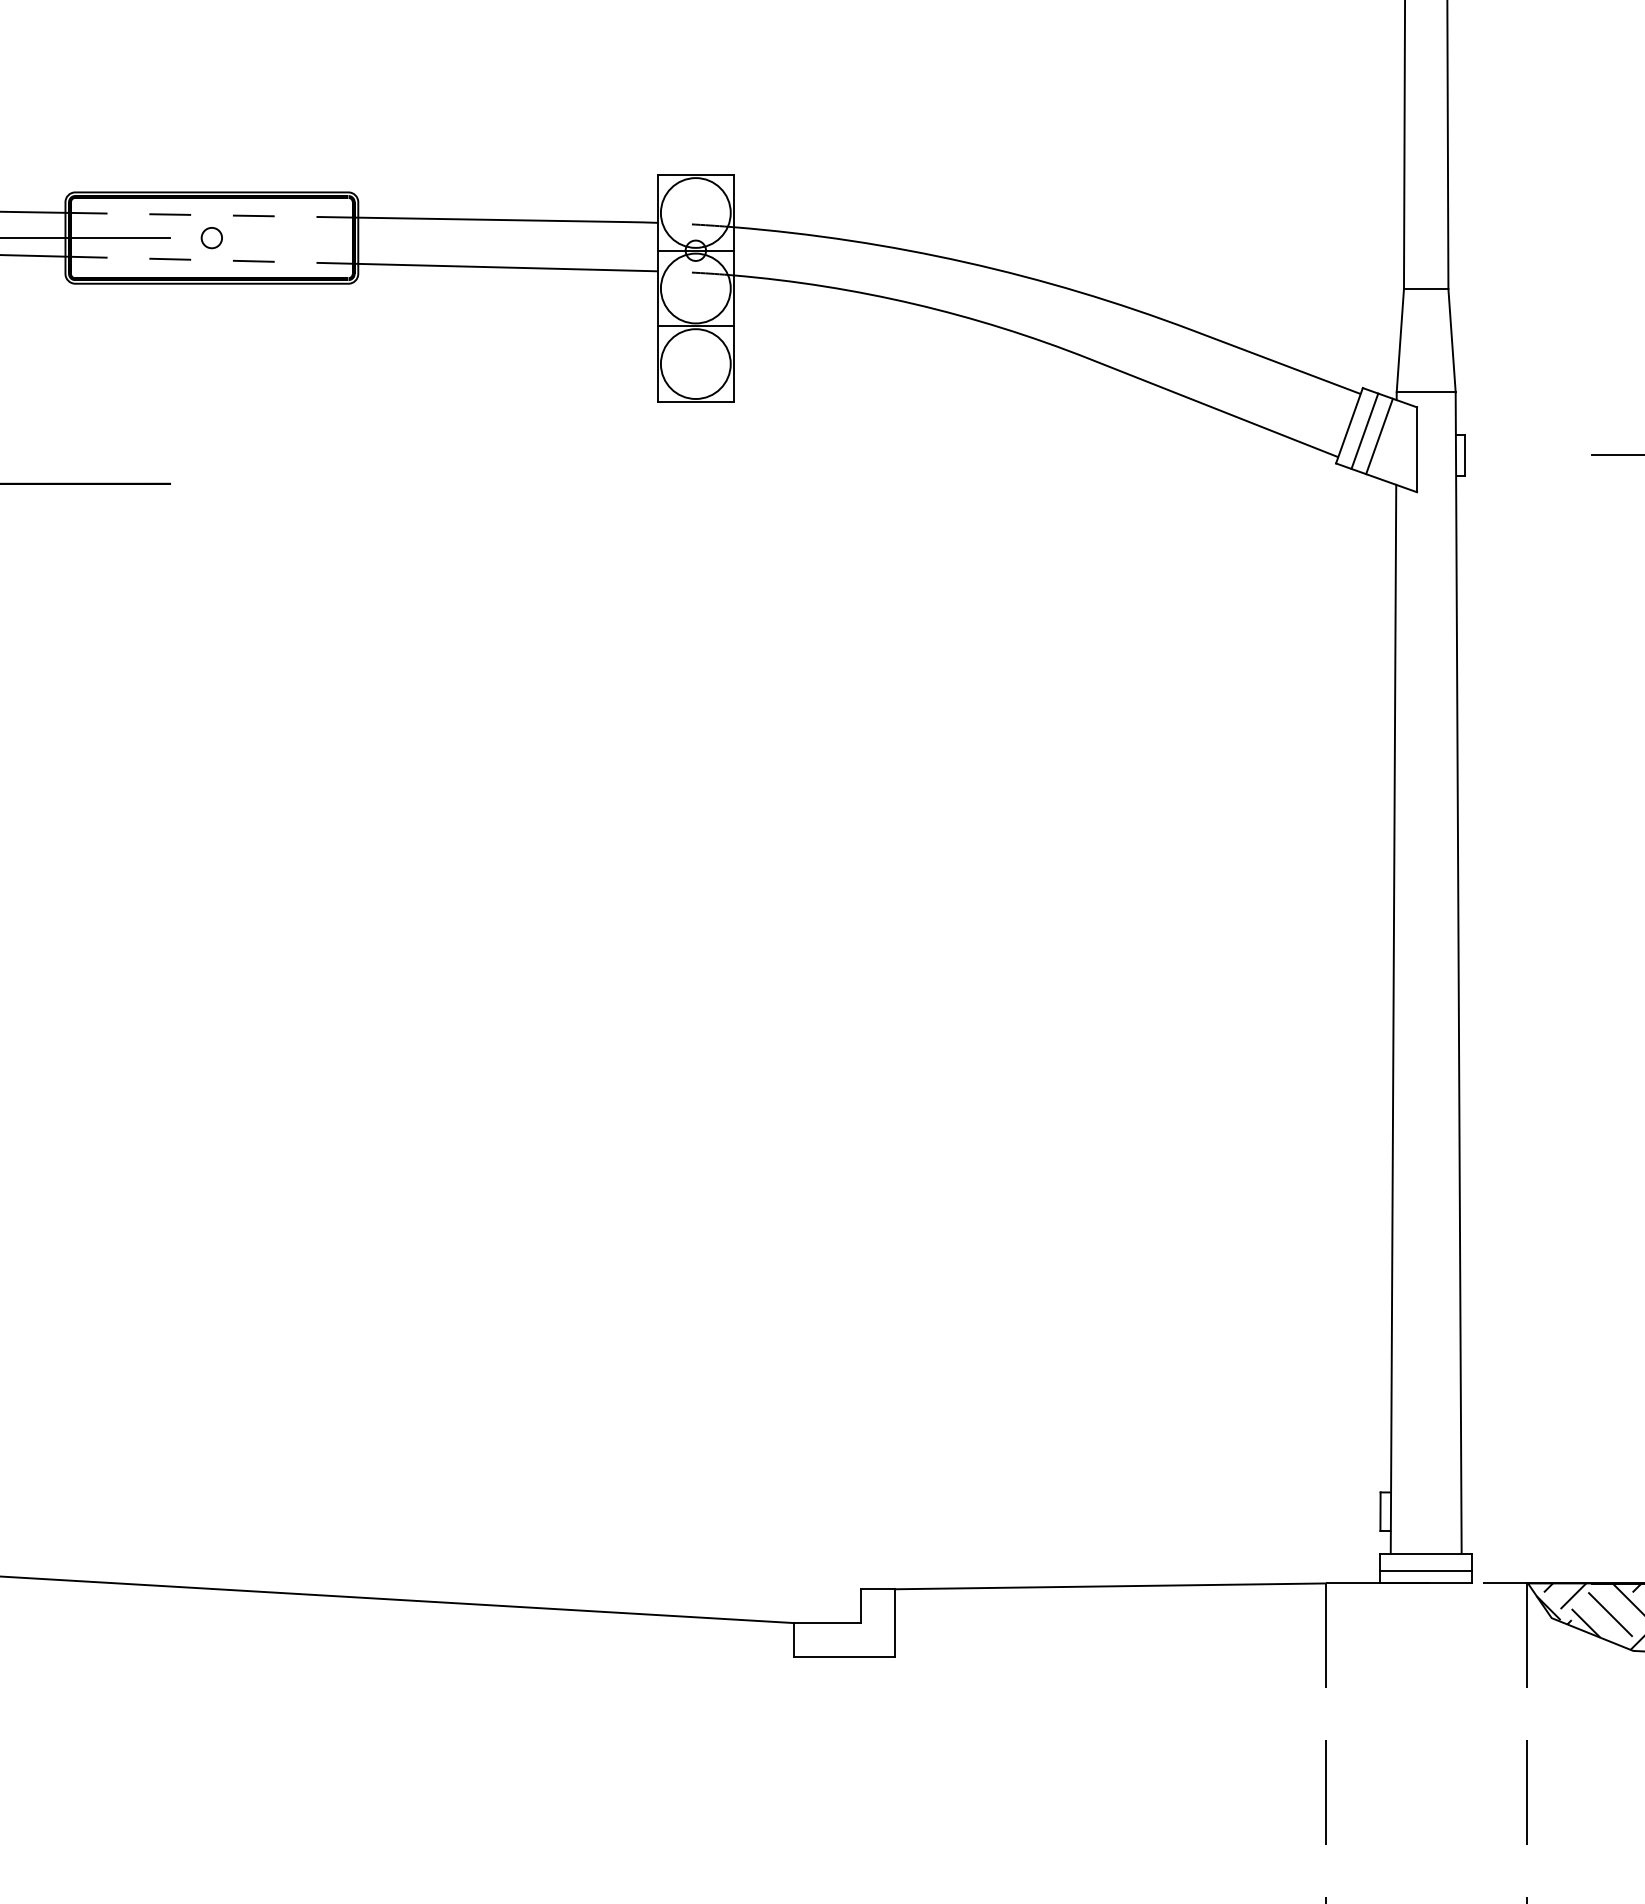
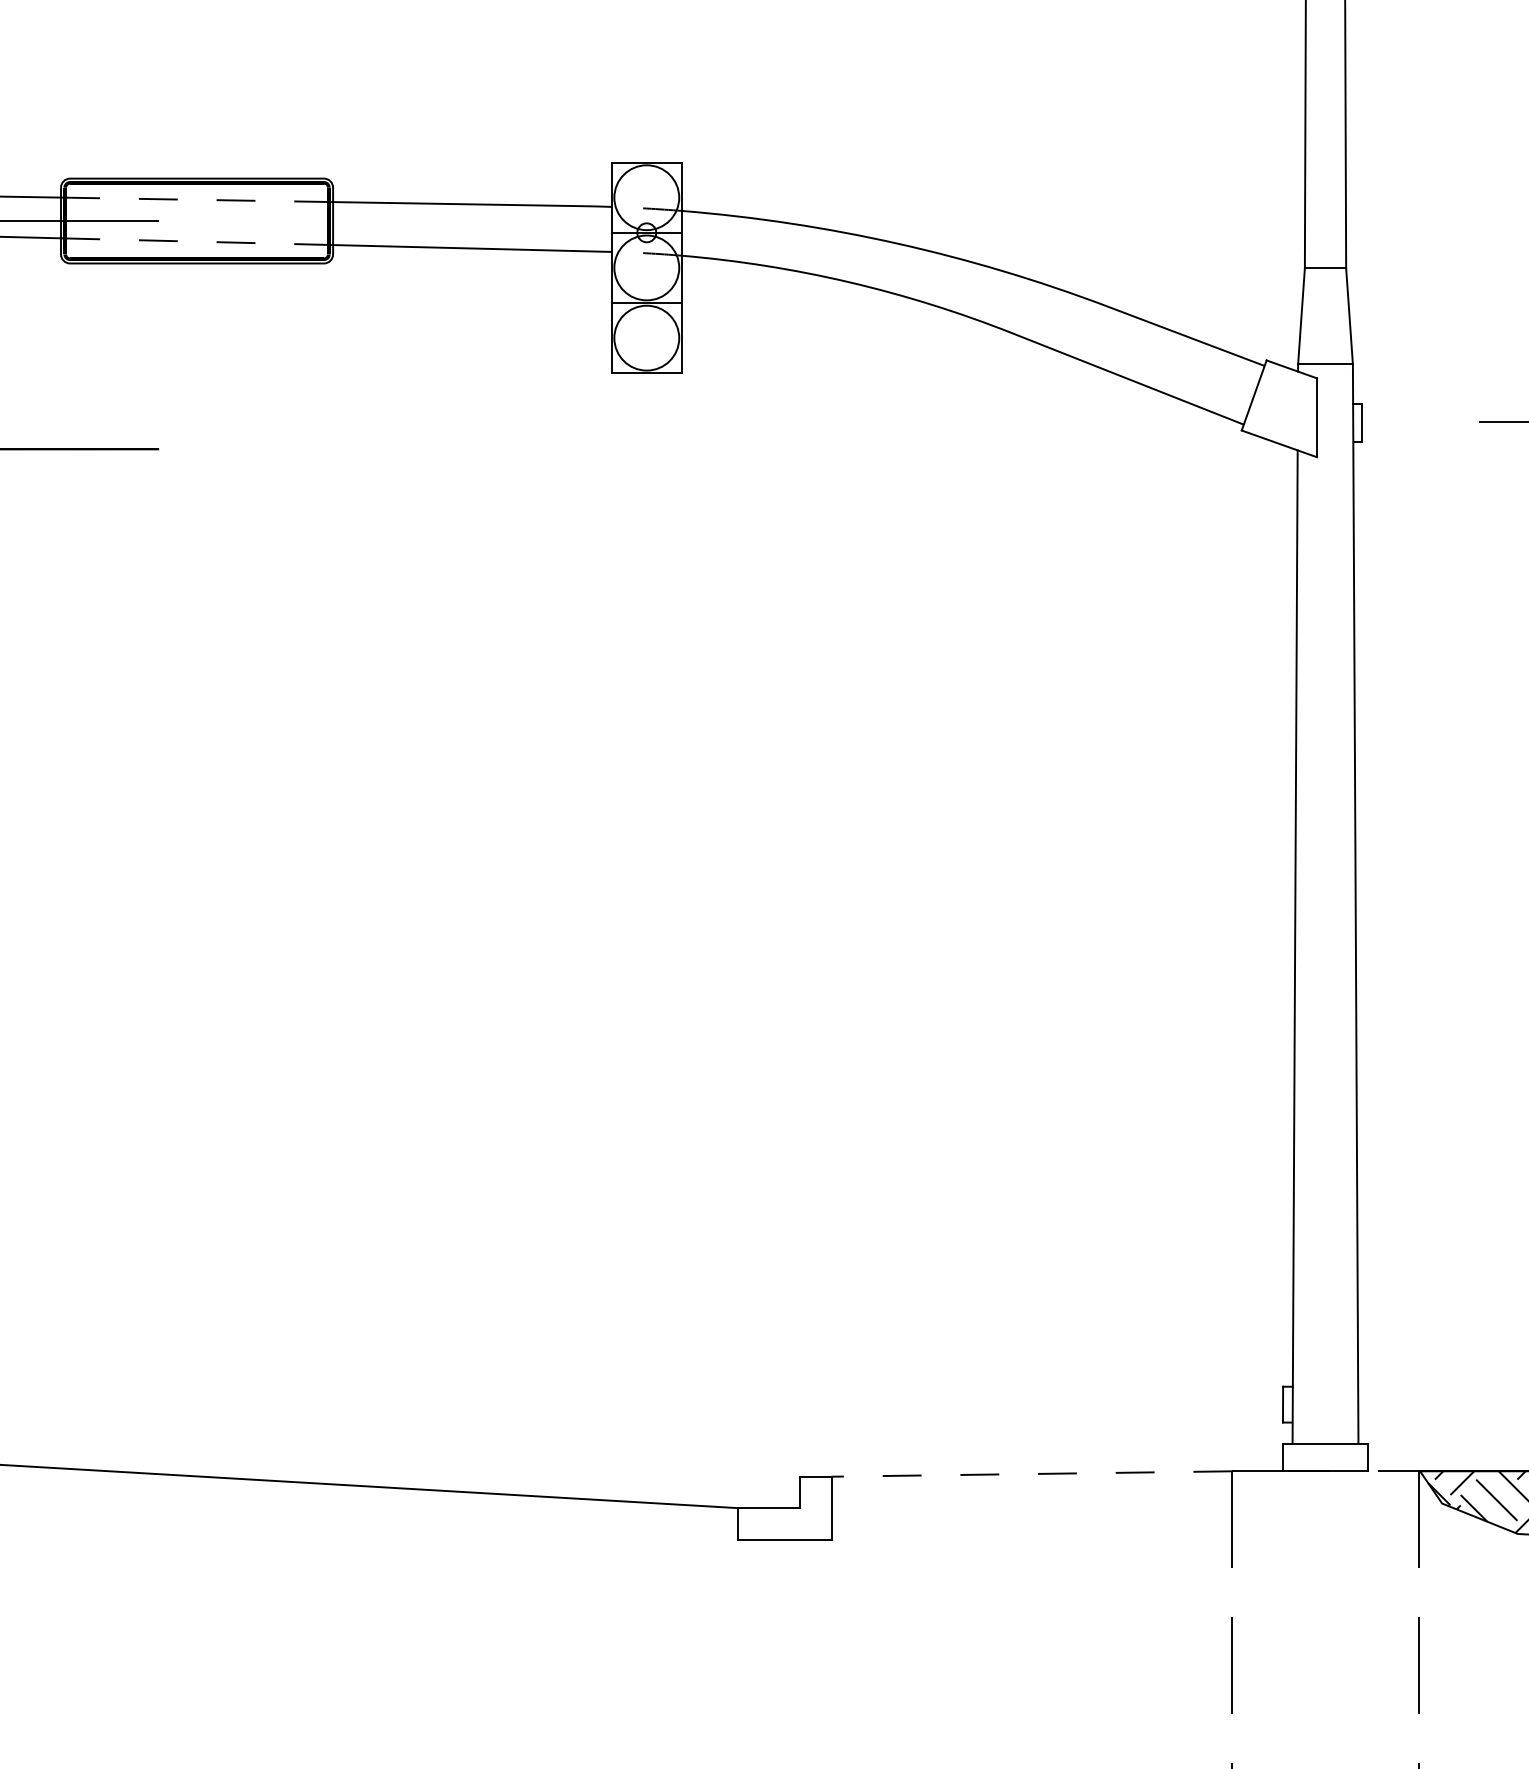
circle: (211, 238) -> (196, 221), removed
line: (1364, 430) -> (1268, 399), removed
line: (1379, 436) -> (1282, 405), removed
line: (1426, 1570) -> (1325, 1459), removed
line: (1110, 1586) -> (1032, 1474), solid -> dashed

